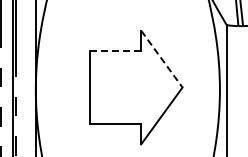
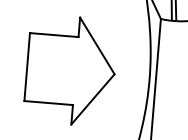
line: (115, 51) -> (54, 35), dashed -> solid
line: (162, 59) -> (97, 46), dashed -> solid

